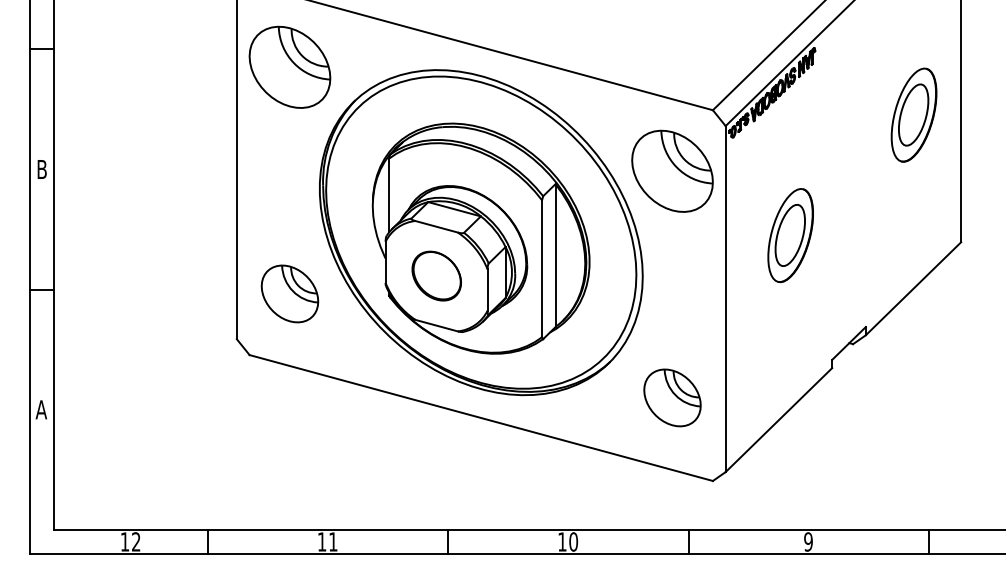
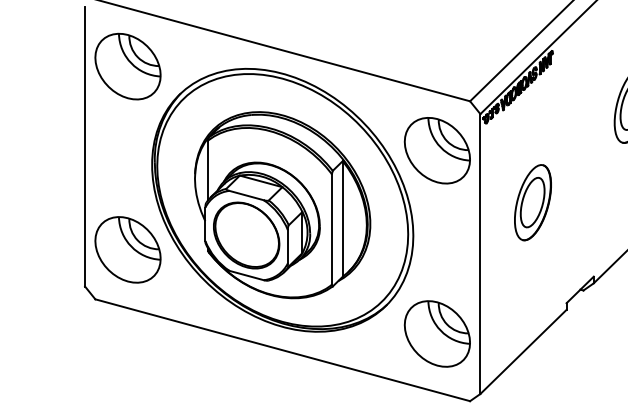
part: (436, 275) -> (246, 234), size x1.67
part: (289, 293) -> (127, 249), size x1.43
part: (672, 397) -> (437, 333), size x1.43

